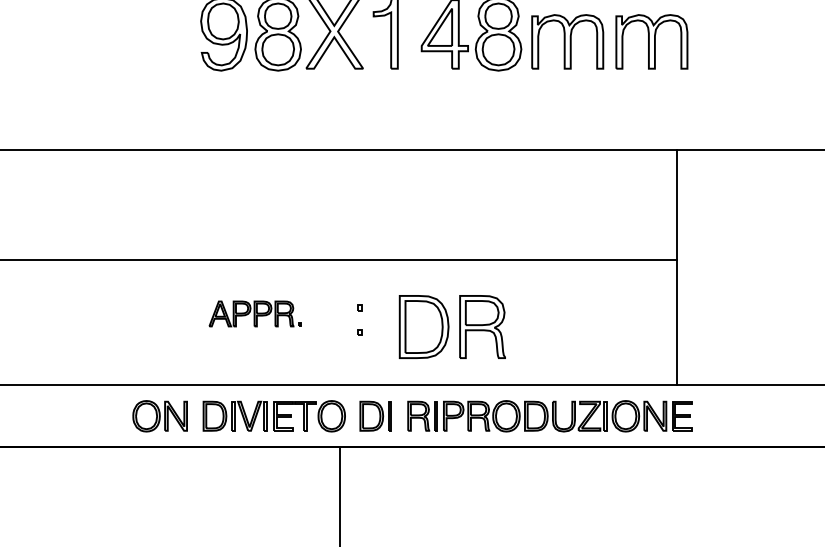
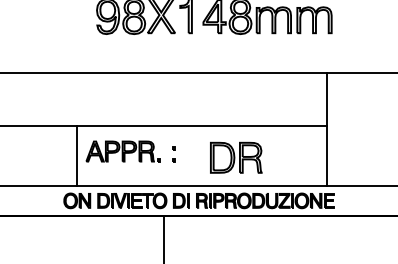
part: (253, 313) -> (122, 151), size x1.67
line: (158, 322) -> (76, 155), added
part: (452, 326) -> (236, 157), moved

